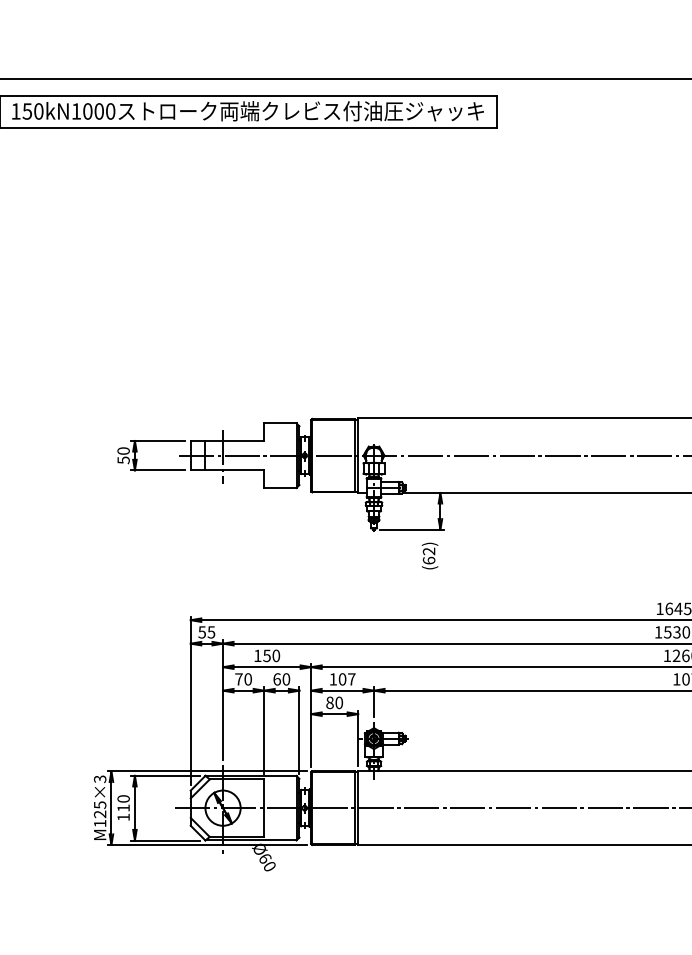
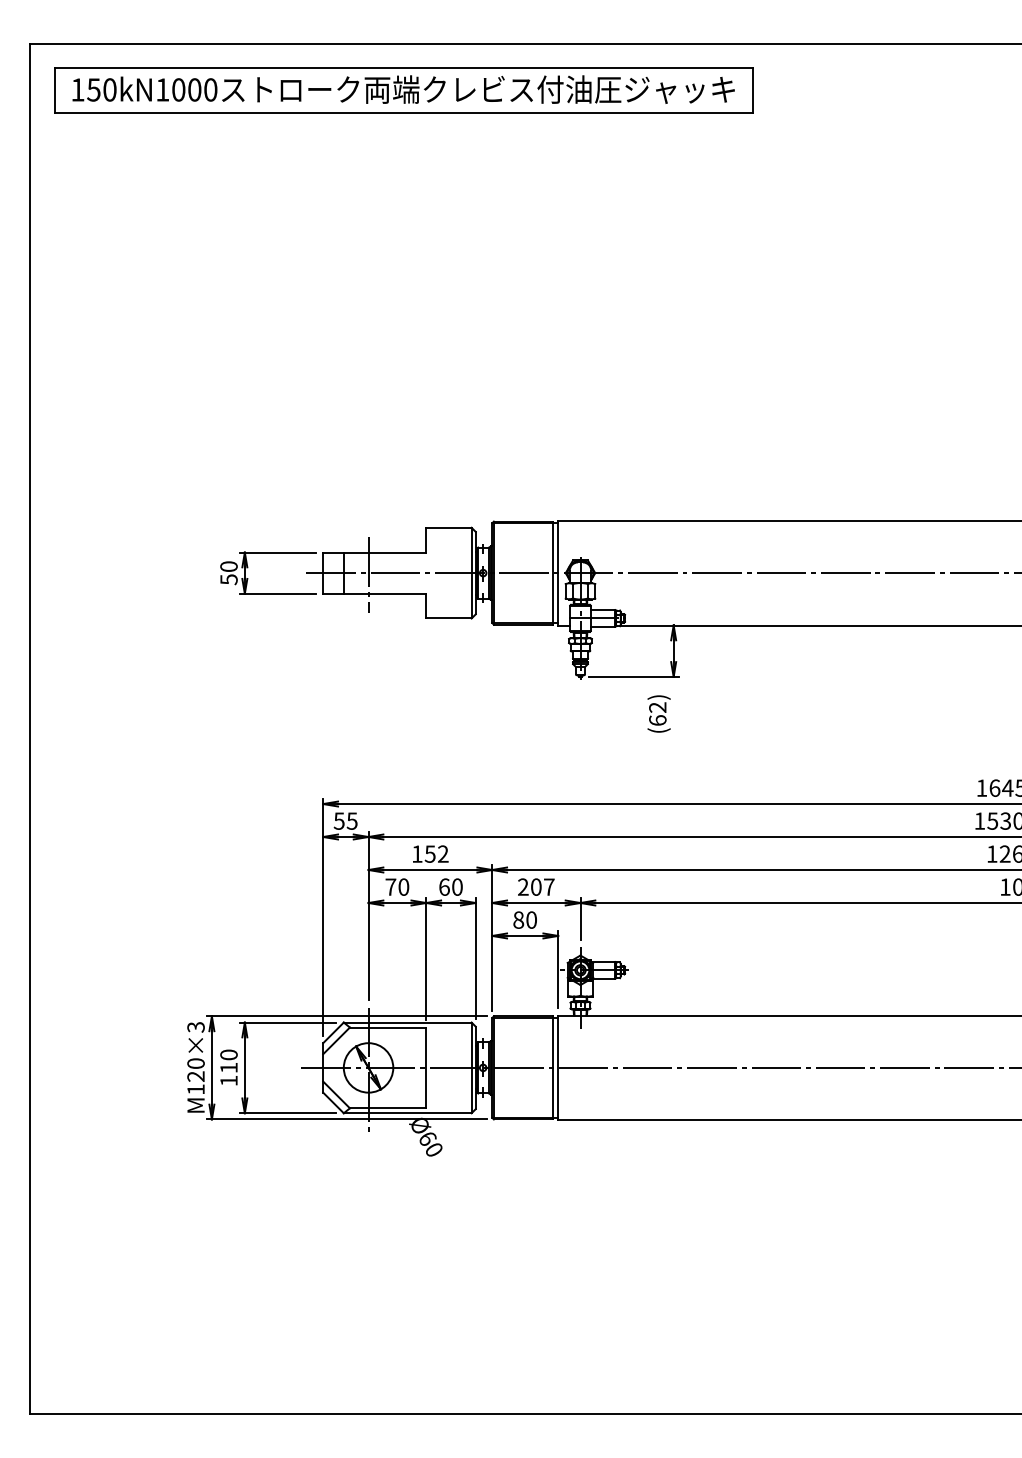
text: (276, 655) -> (443, 853), 150 -> 152
text: (333, 678) -> (523, 886), 107 -> 207
text: (99, 805) -> (195, 1063), M125×3 -> M120×3

